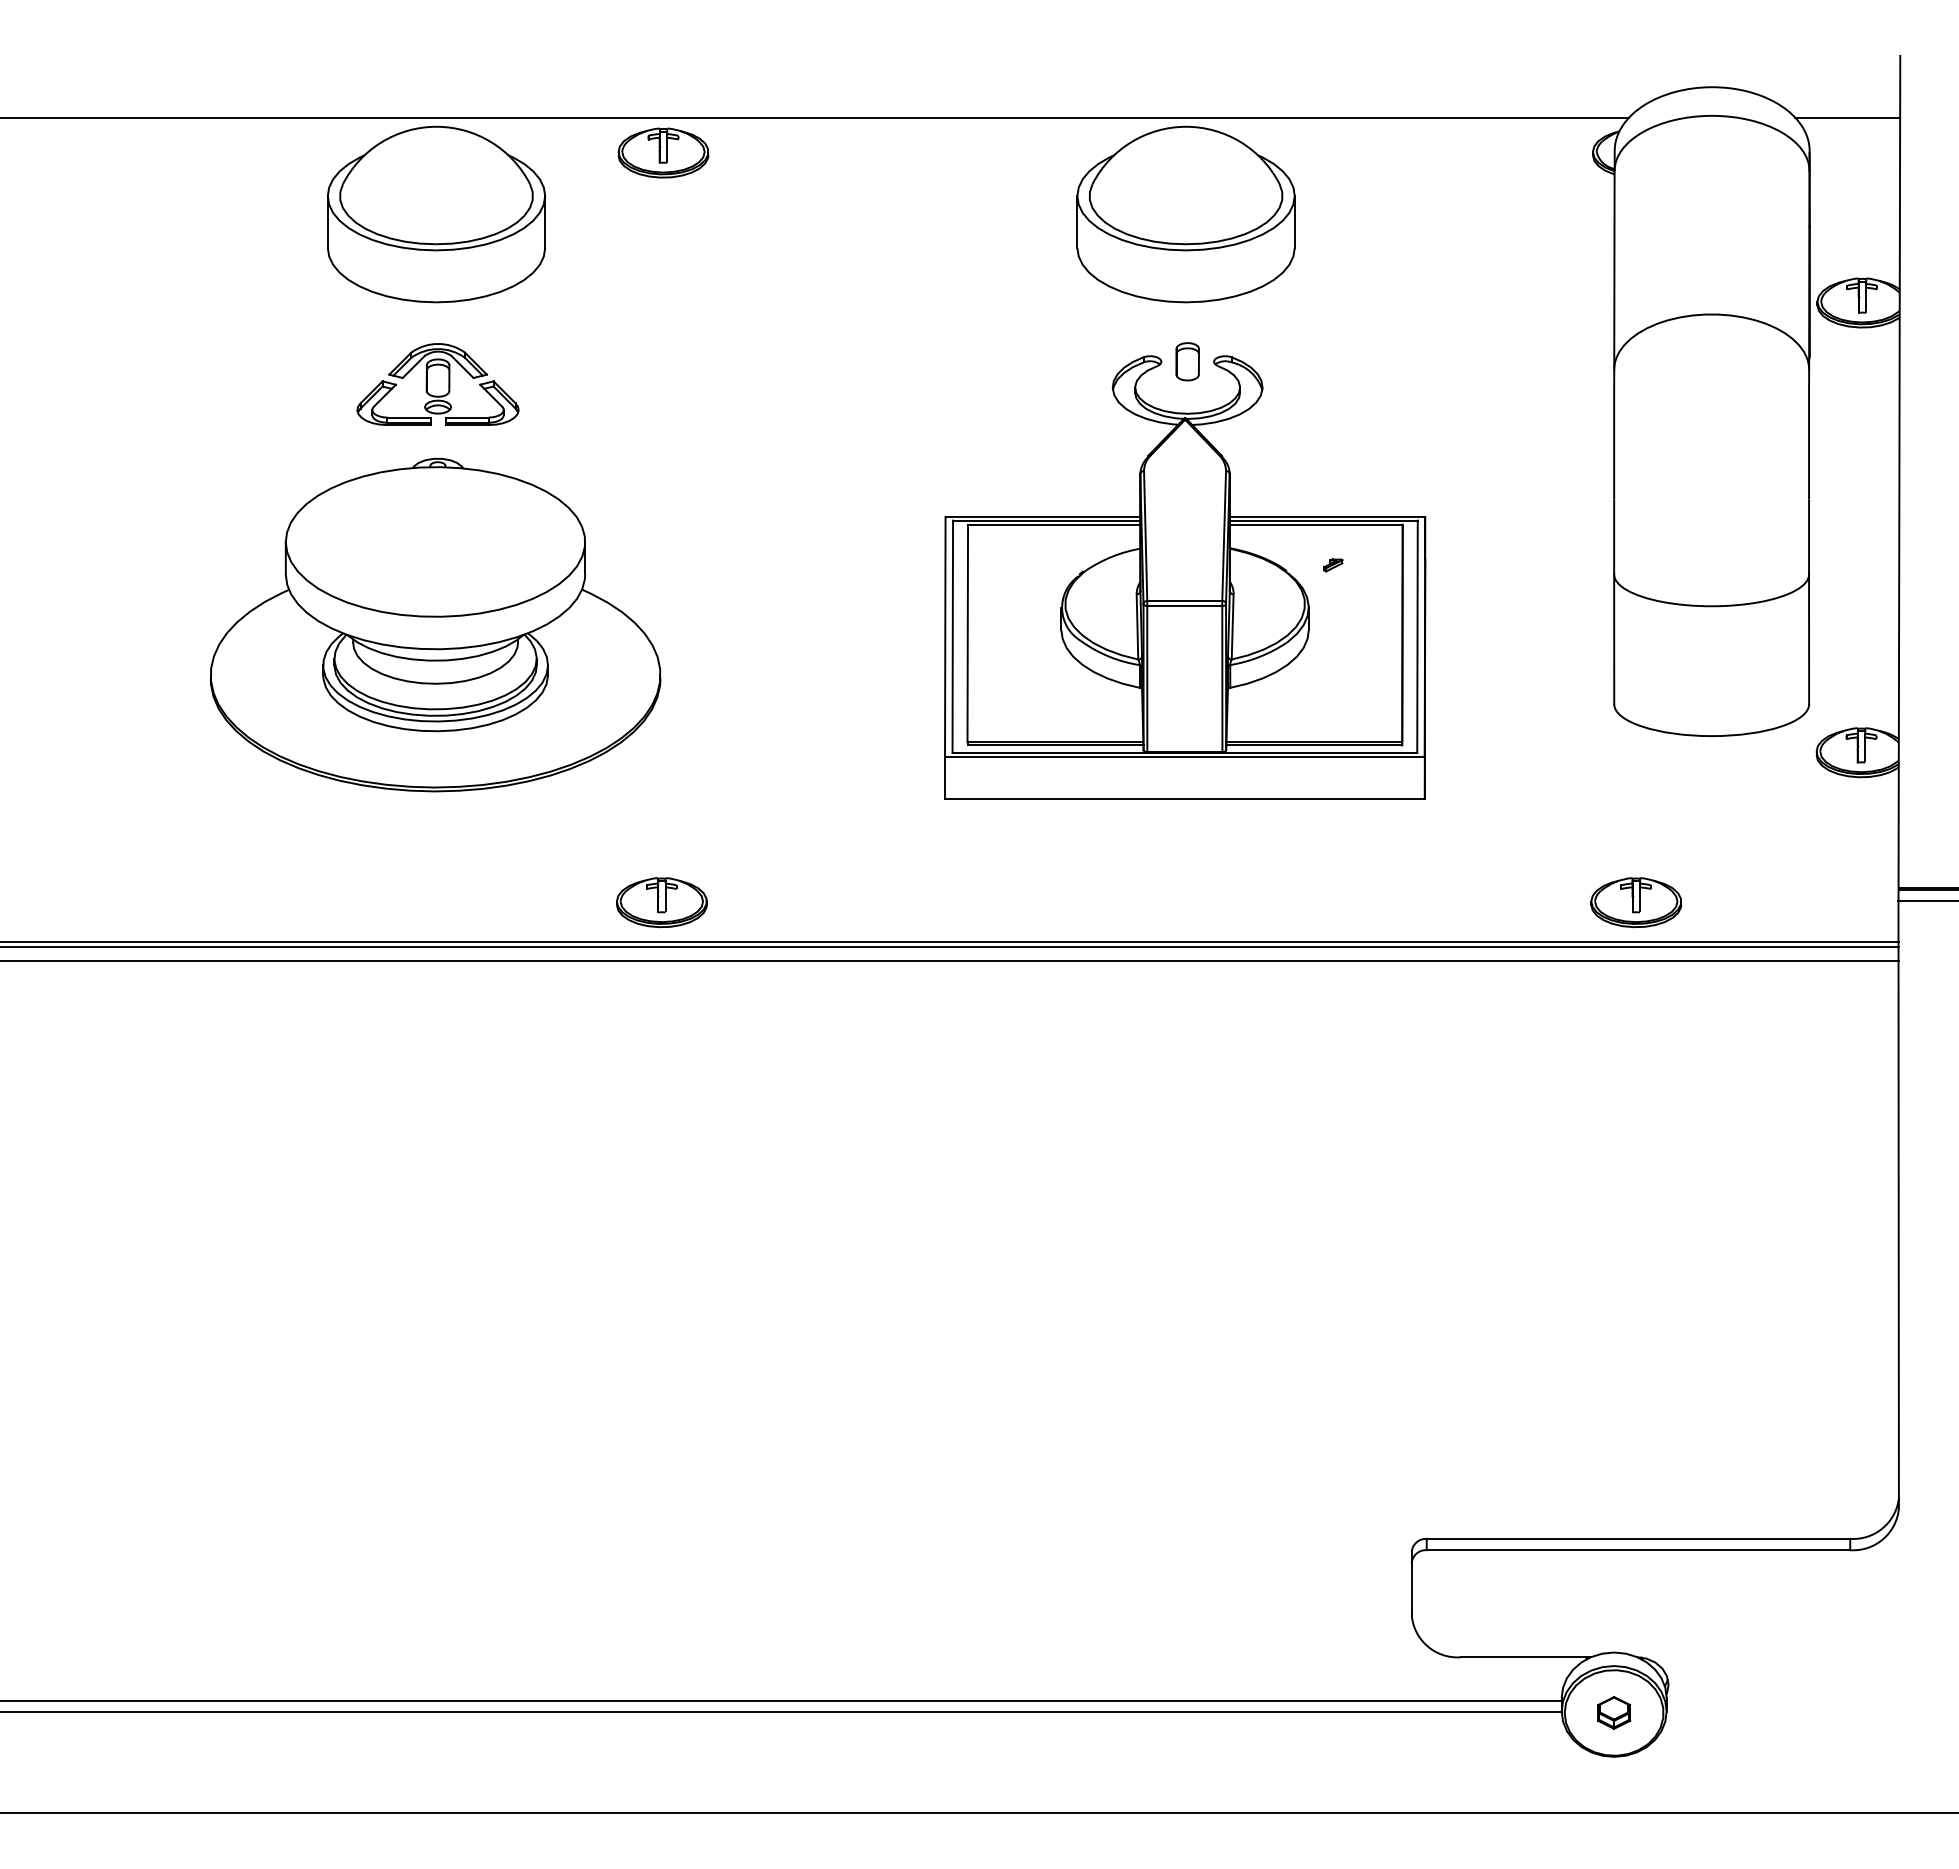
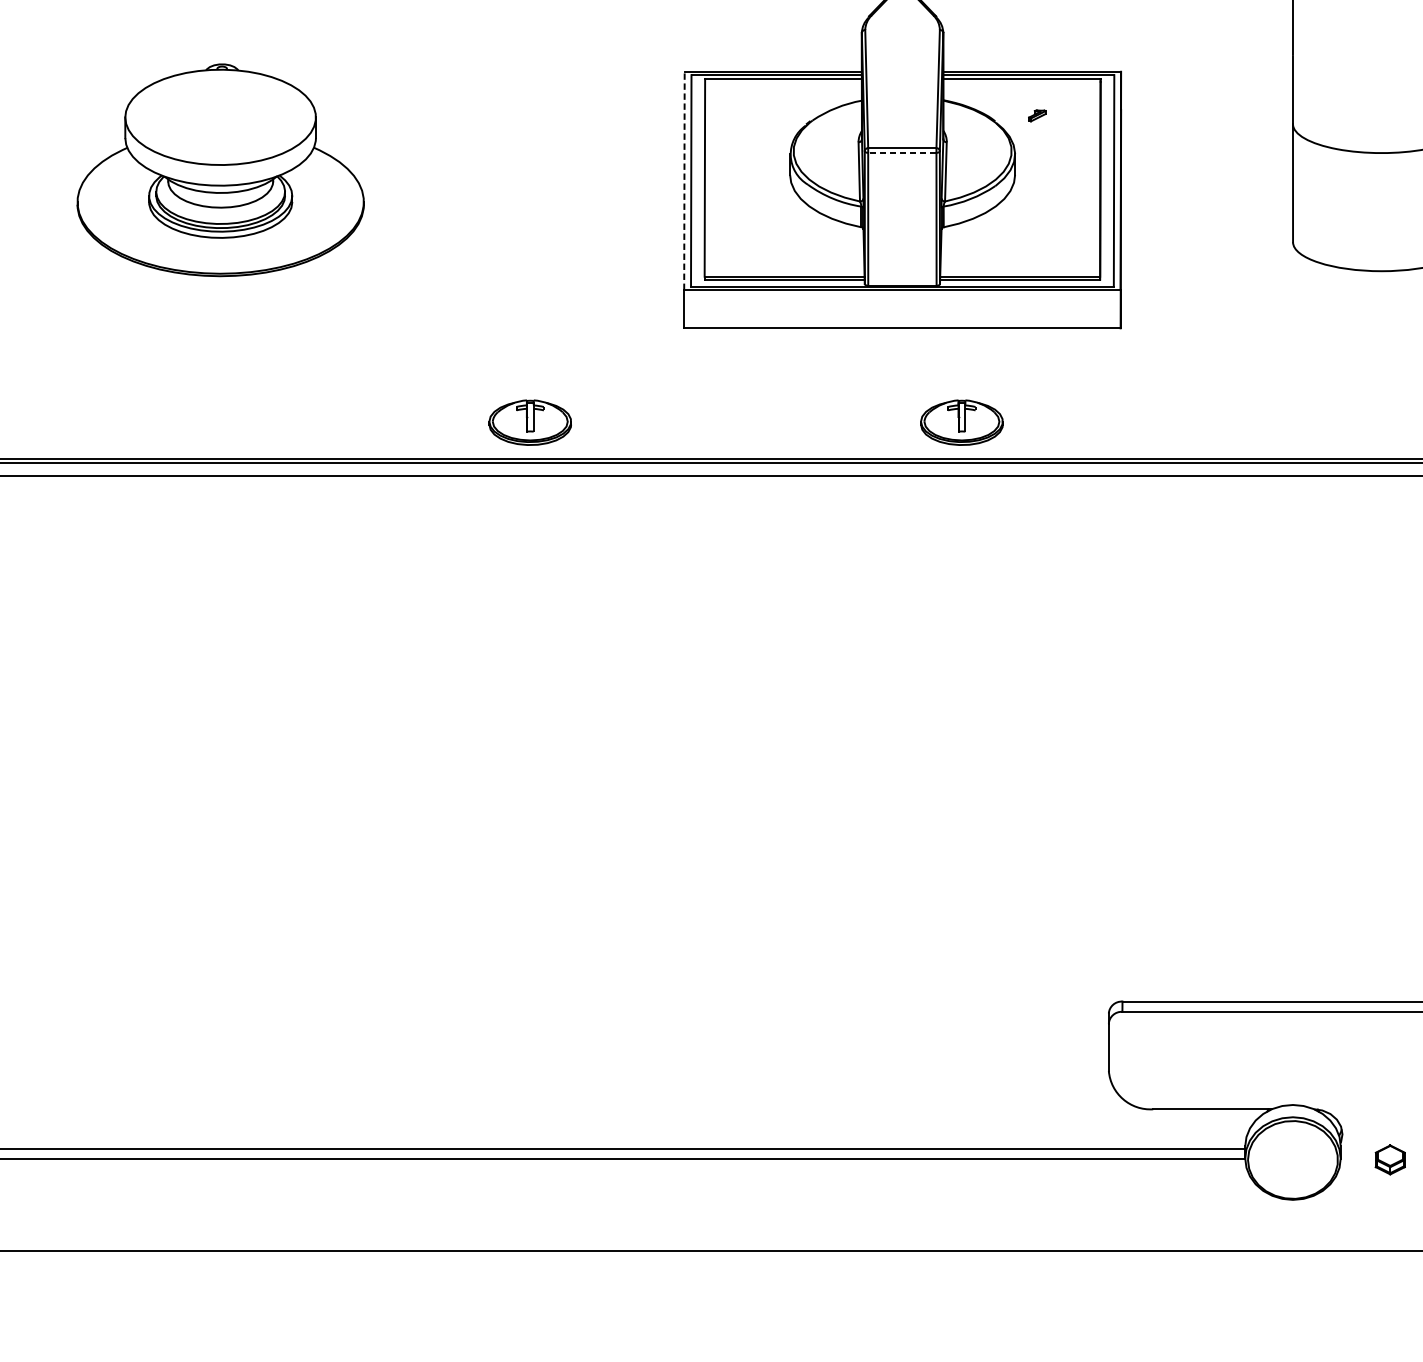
line: (1184, 606) -> (902, 153), solid -> dashed
part: (435, 625) -> (220, 170), size x0.7
line: (945, 636) -> (684, 180), solid -> dashed
part: (661, 902) -> (529, 422), moved
part: (1636, 902) -> (962, 422), moved
part: (1614, 1712) -> (1390, 1159), moved

